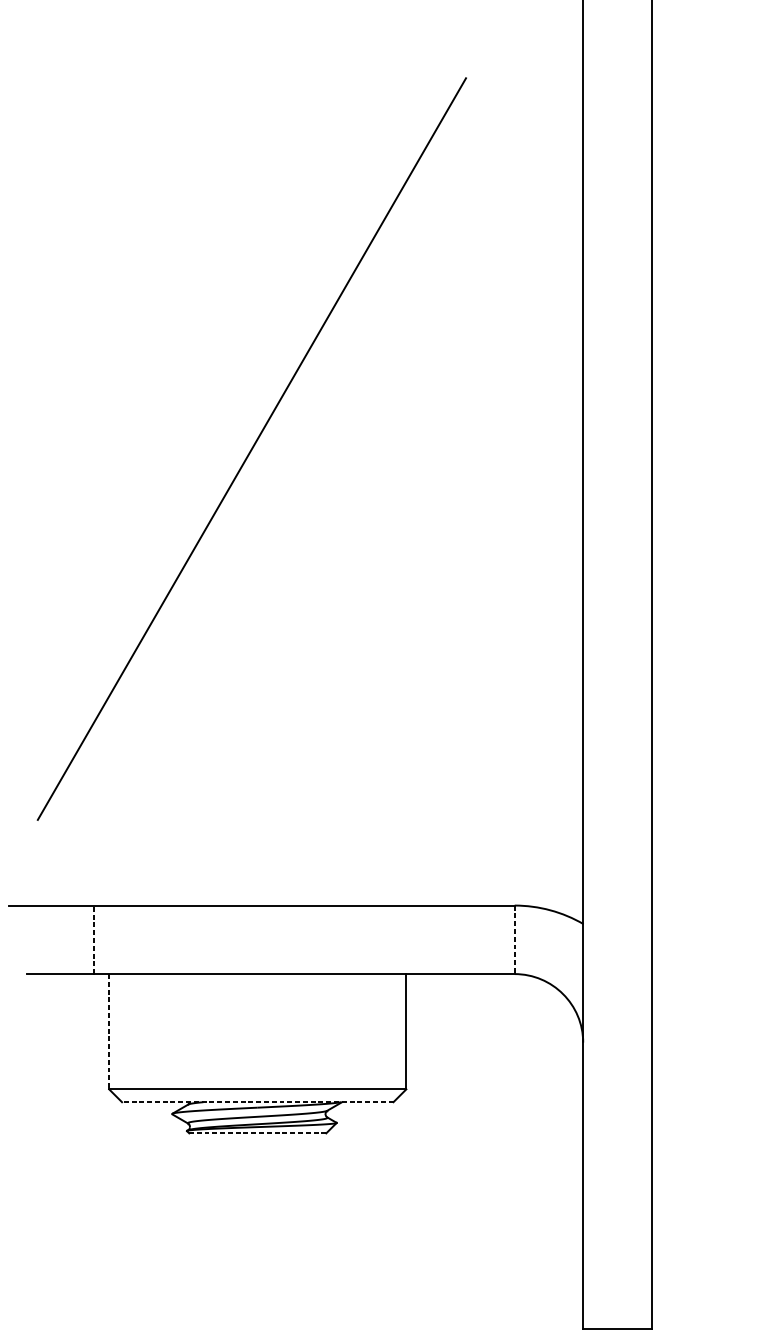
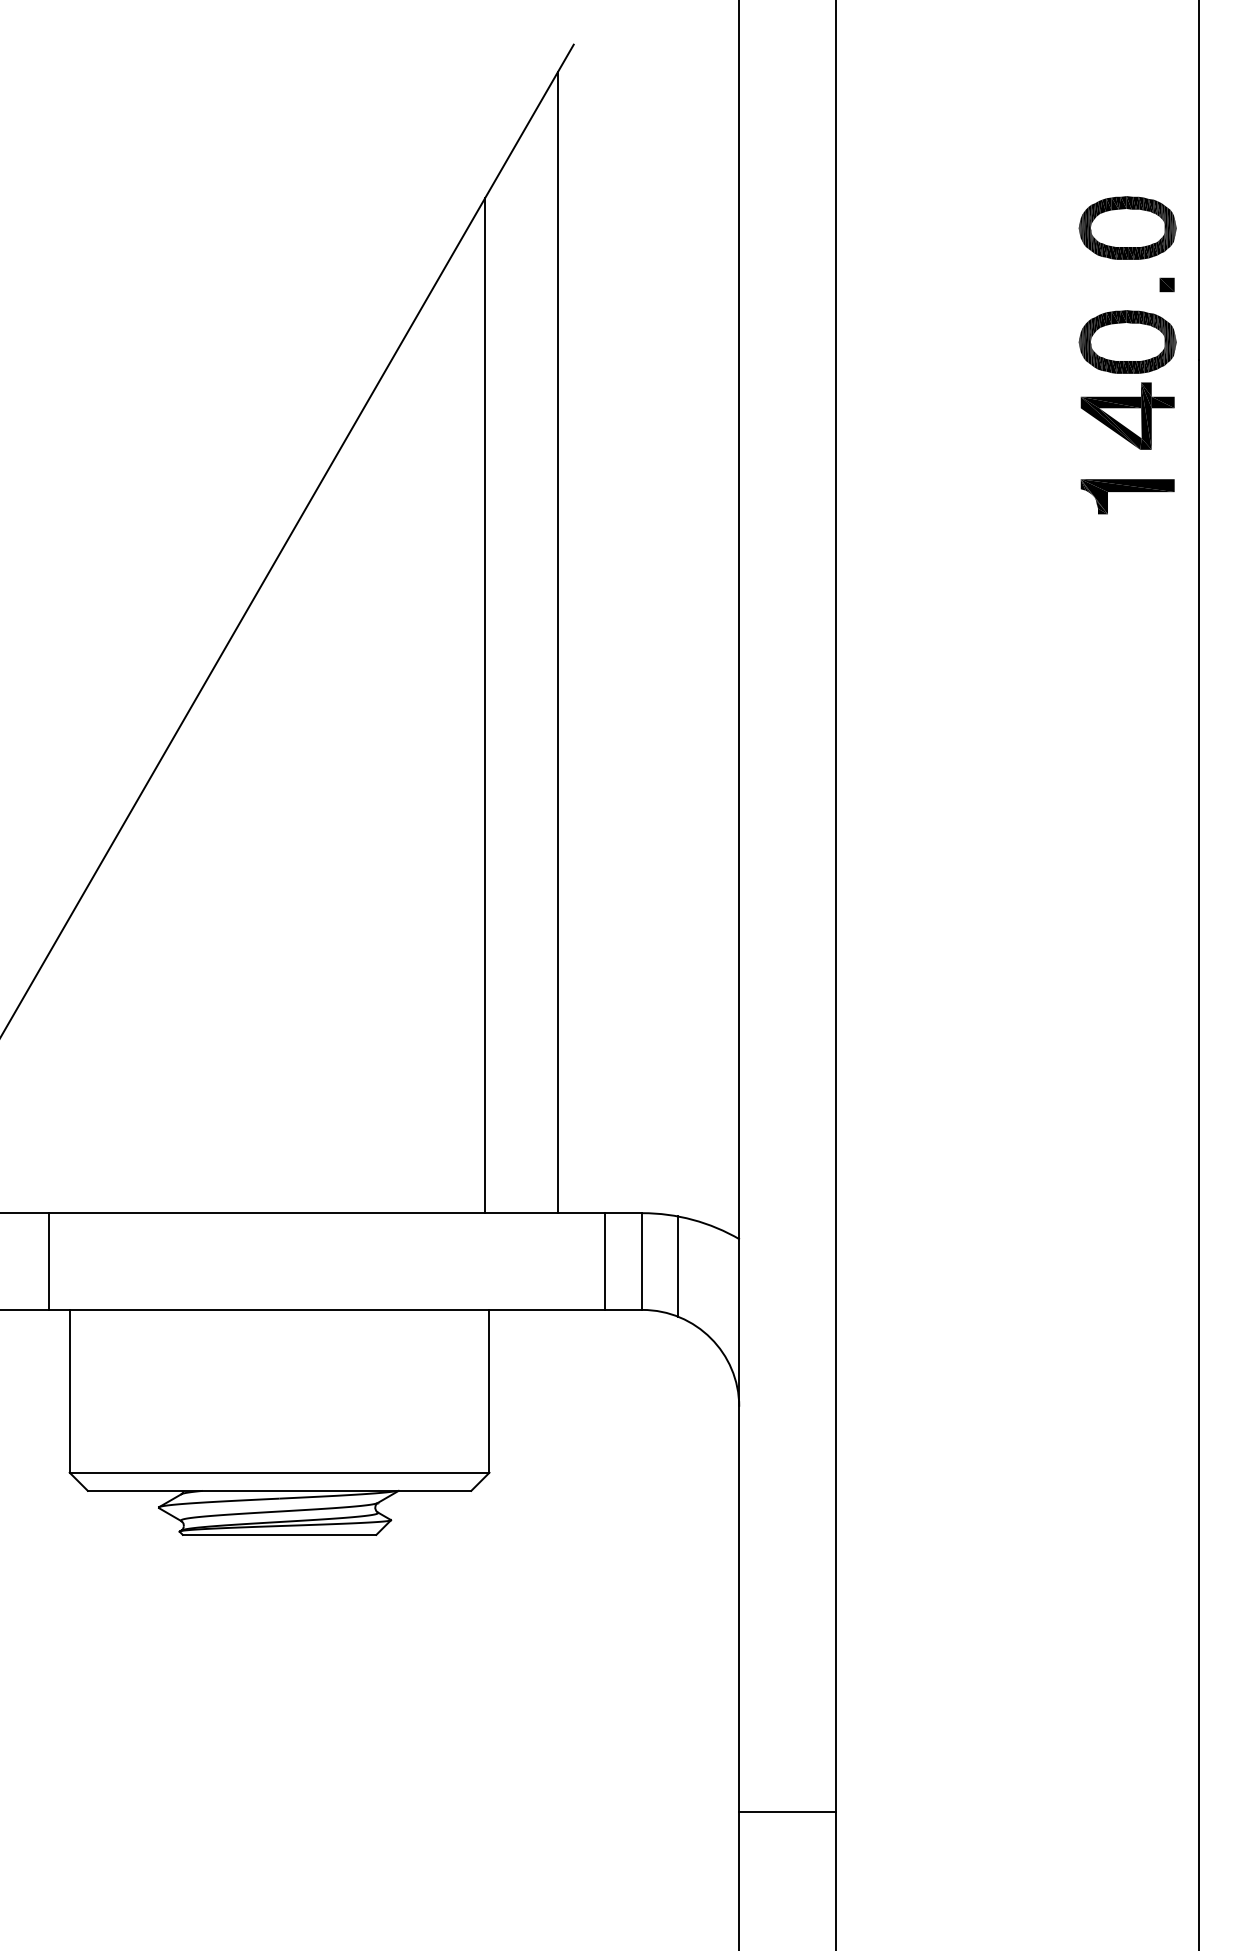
line: (454, 501) -> (557, 642), added
line: (403, 546) -> (485, 705), added
line: (94, 939) -> (48, 1261), dashed -> solid
line: (487, 939) -> (604, 1261), added
line: (514, 940) -> (642, 1262), dashed -> solid
line: (540, 943) -> (678, 1266), added
line: (109, 1031) -> (69, 1391), dashed -> solid
line: (257, 1101) -> (279, 1490), dashed -> solid
line: (257, 1133) -> (279, 1534), dashed -> solid

